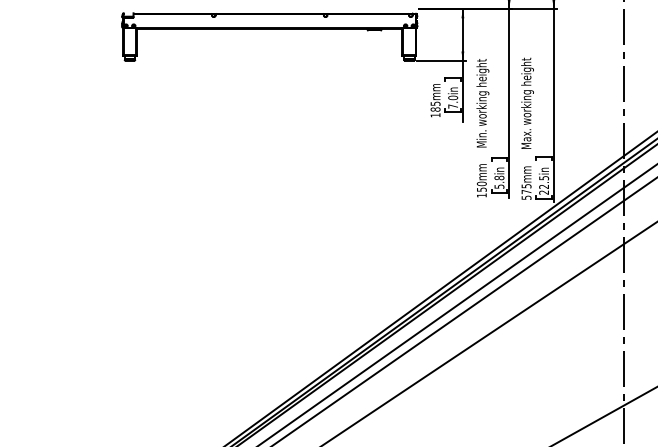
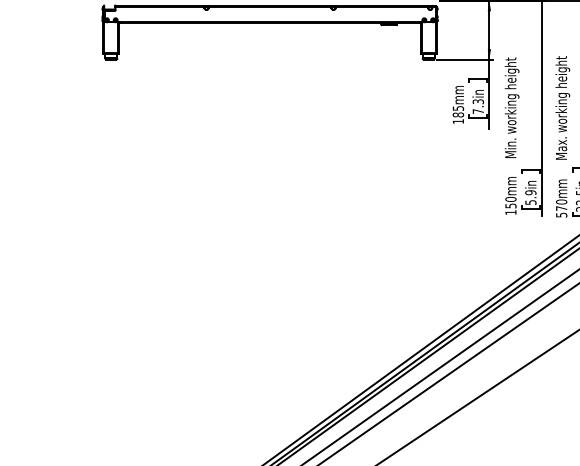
text: (453, 97) -> (478, 101), 7.0in -> 7.3in
text: (499, 177) -> (530, 192), 5.8in -> 5.9in
text: (526, 186) -> (561, 202), 575mm -> 570mm

